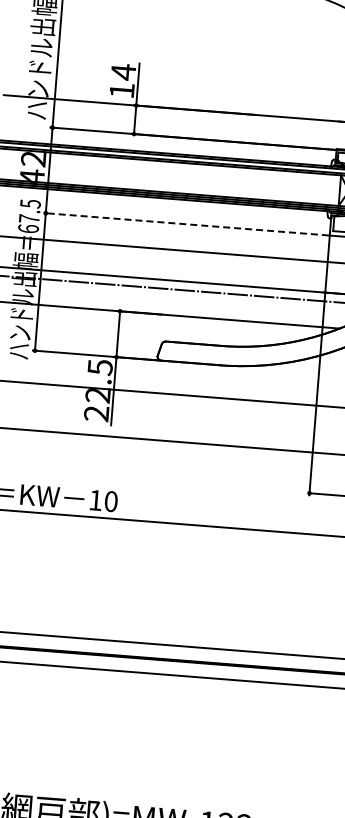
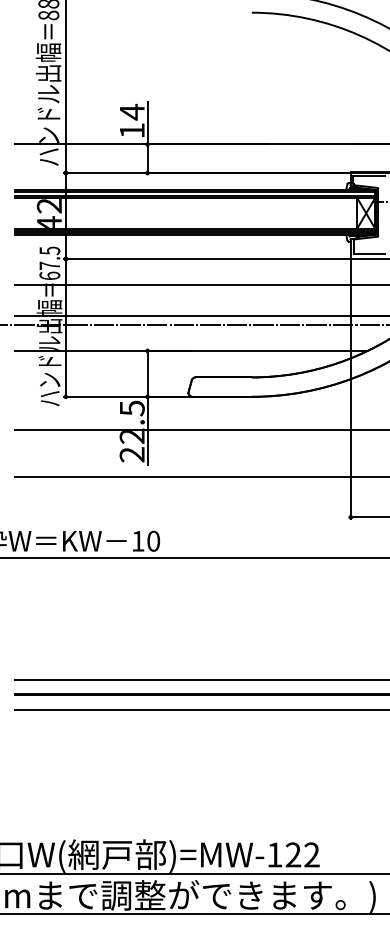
line: (186, 223) -> (206, 258), dashed -> solid

